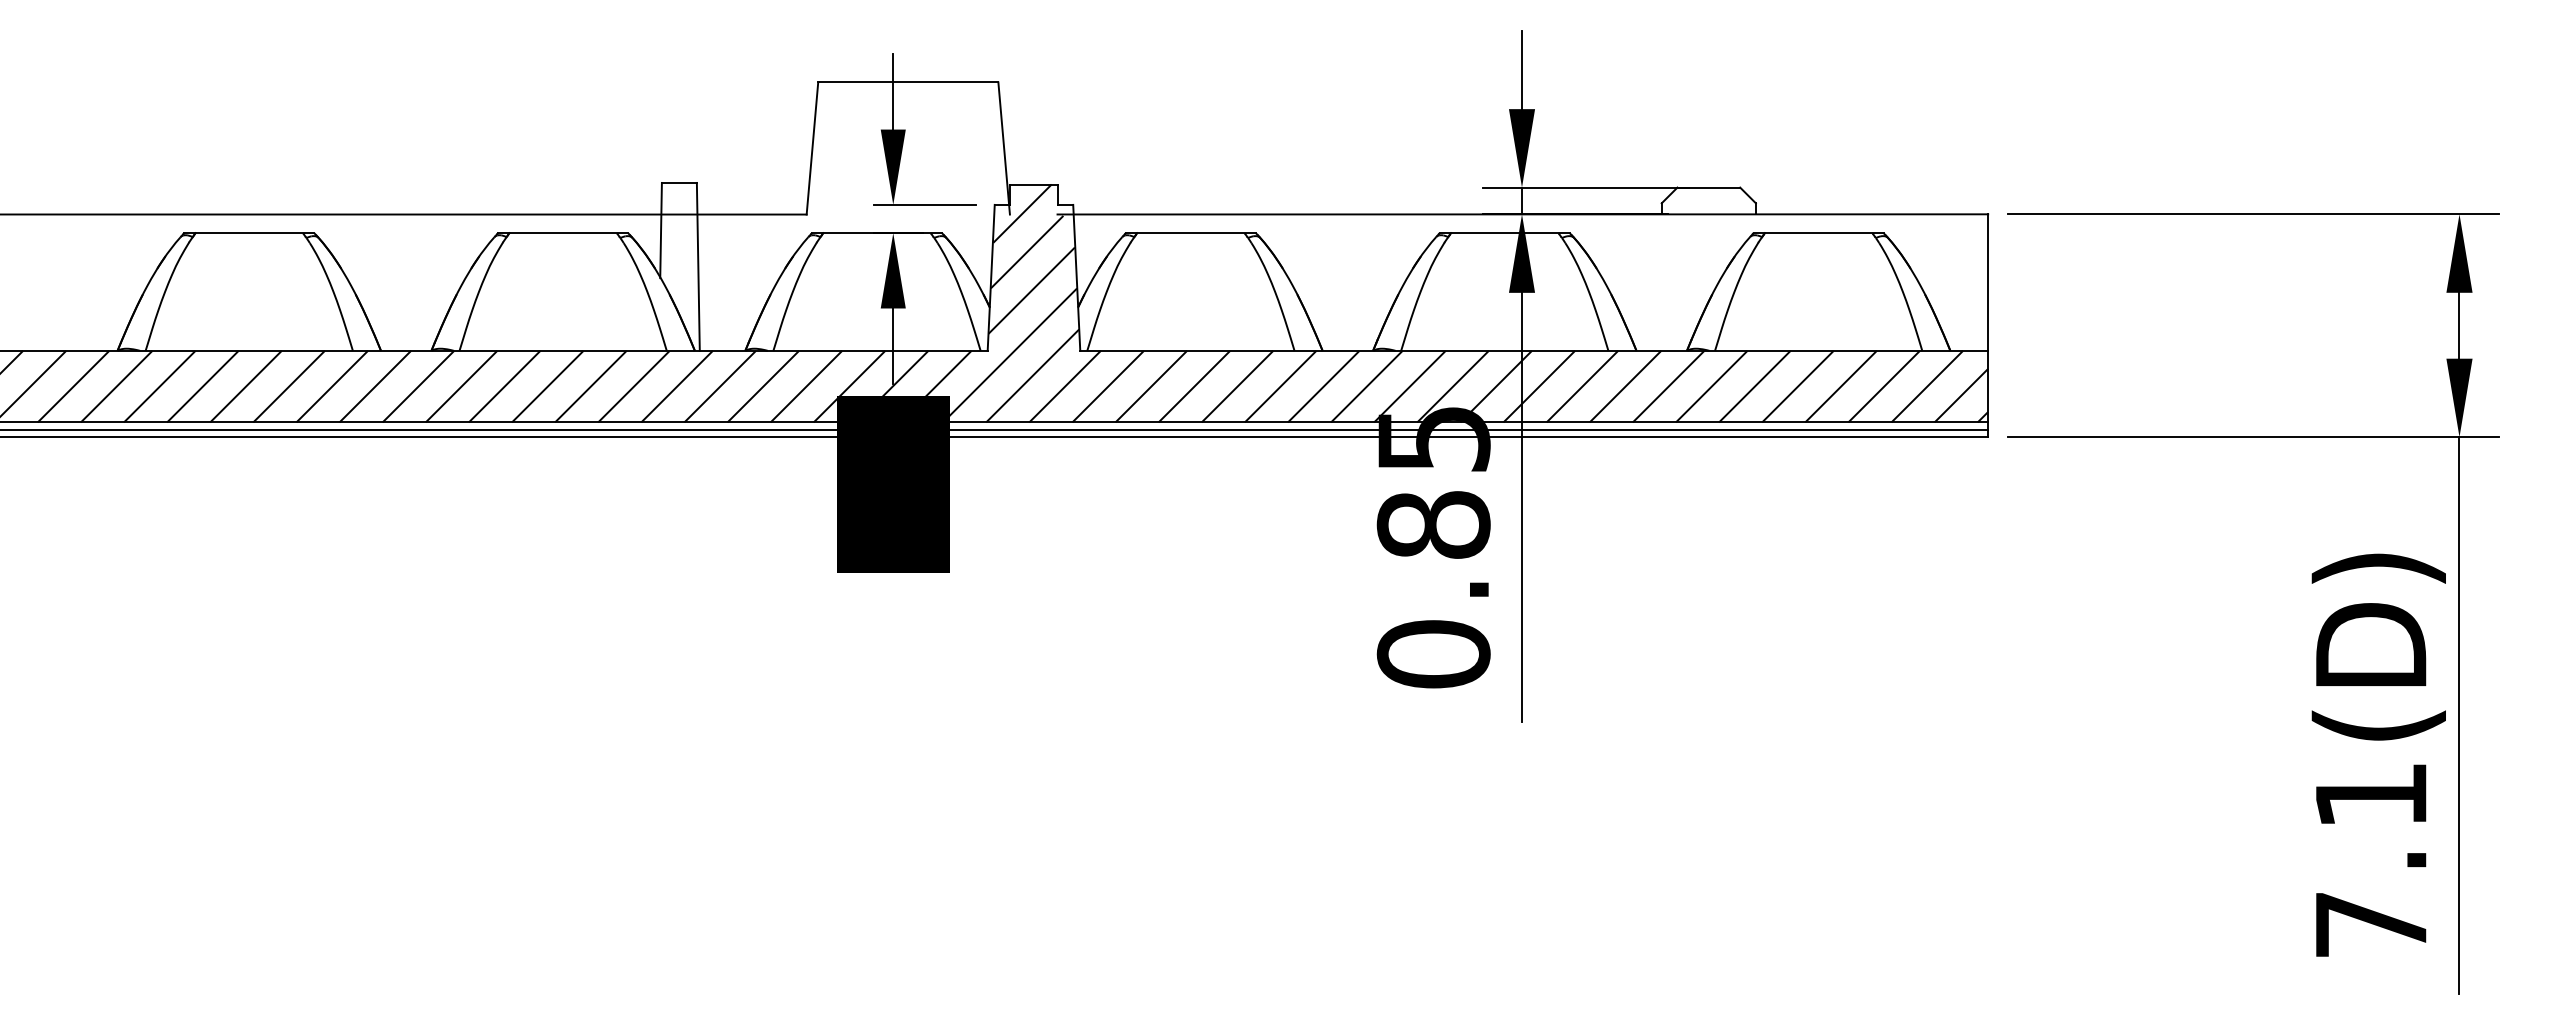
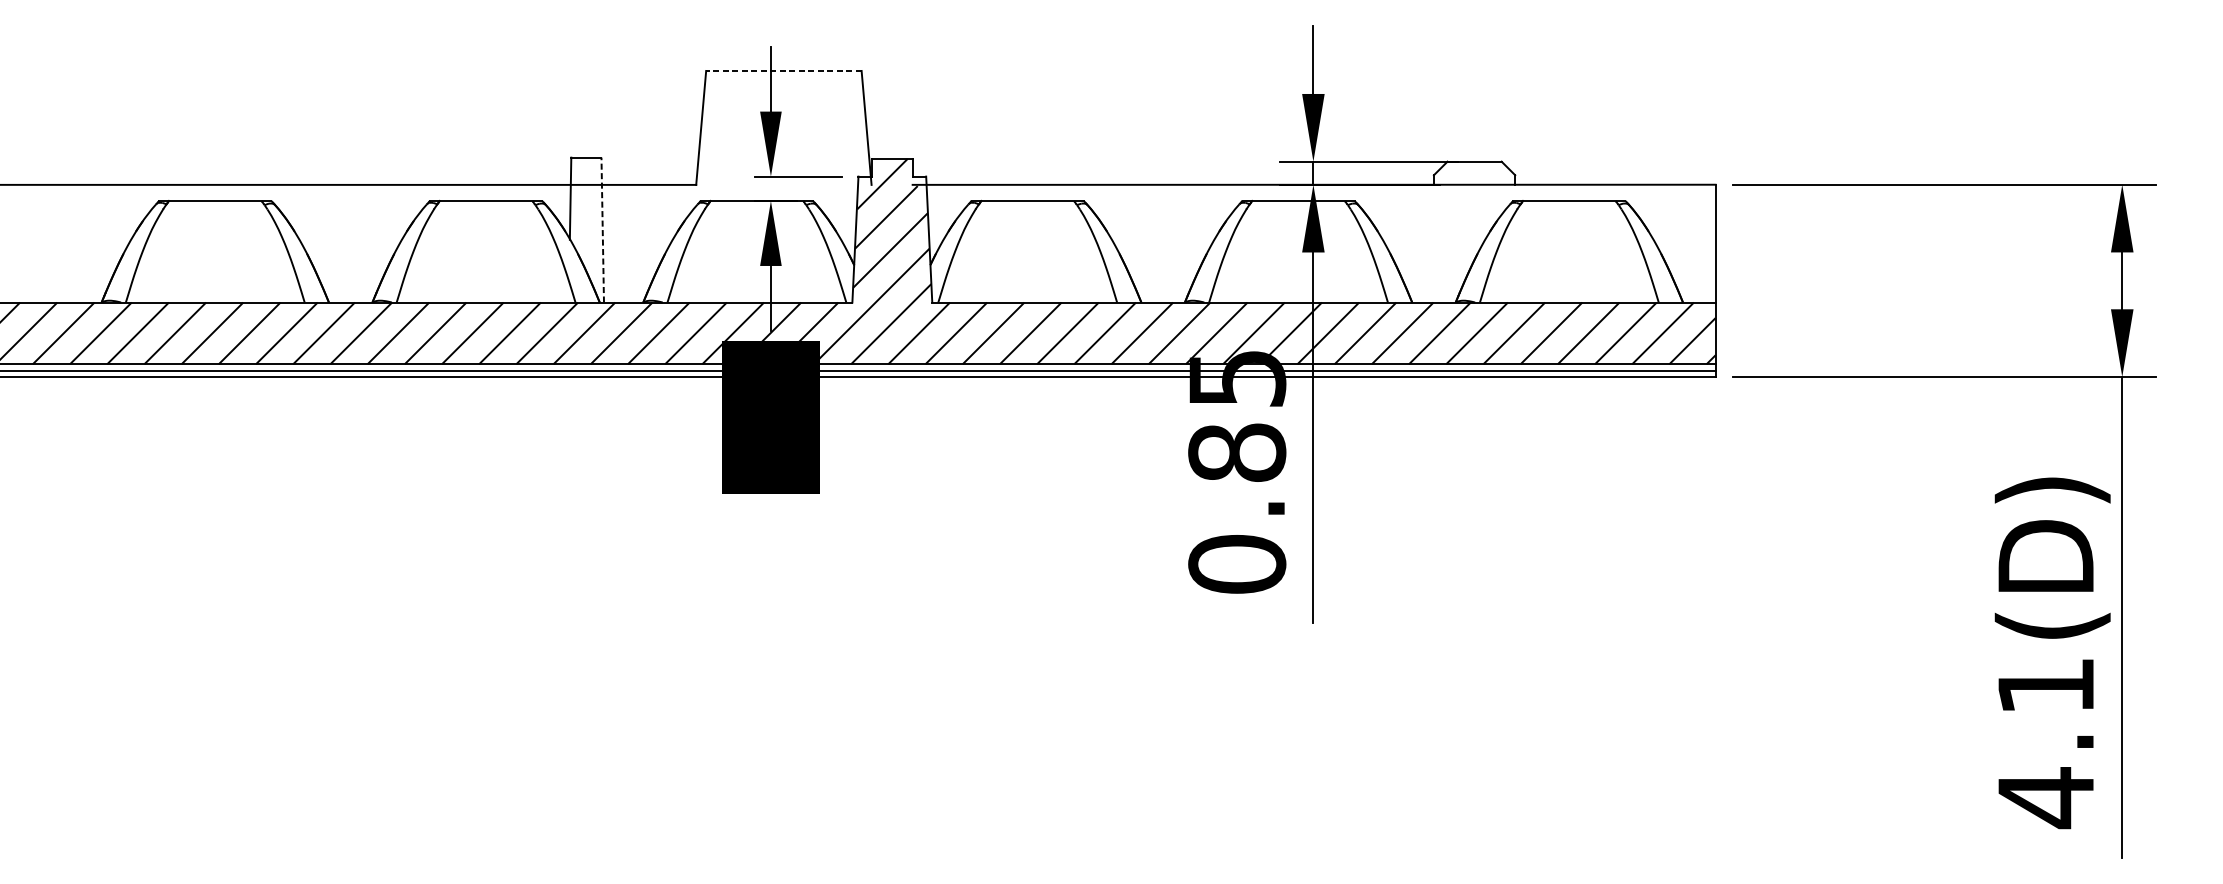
line: (907, 82) -> (783, 70), solid -> dashed
line: (698, 266) -> (602, 229), solid -> dashed
text: (2371, 925) -> (2046, 798), 7.1(D) -> 4.1(D)

